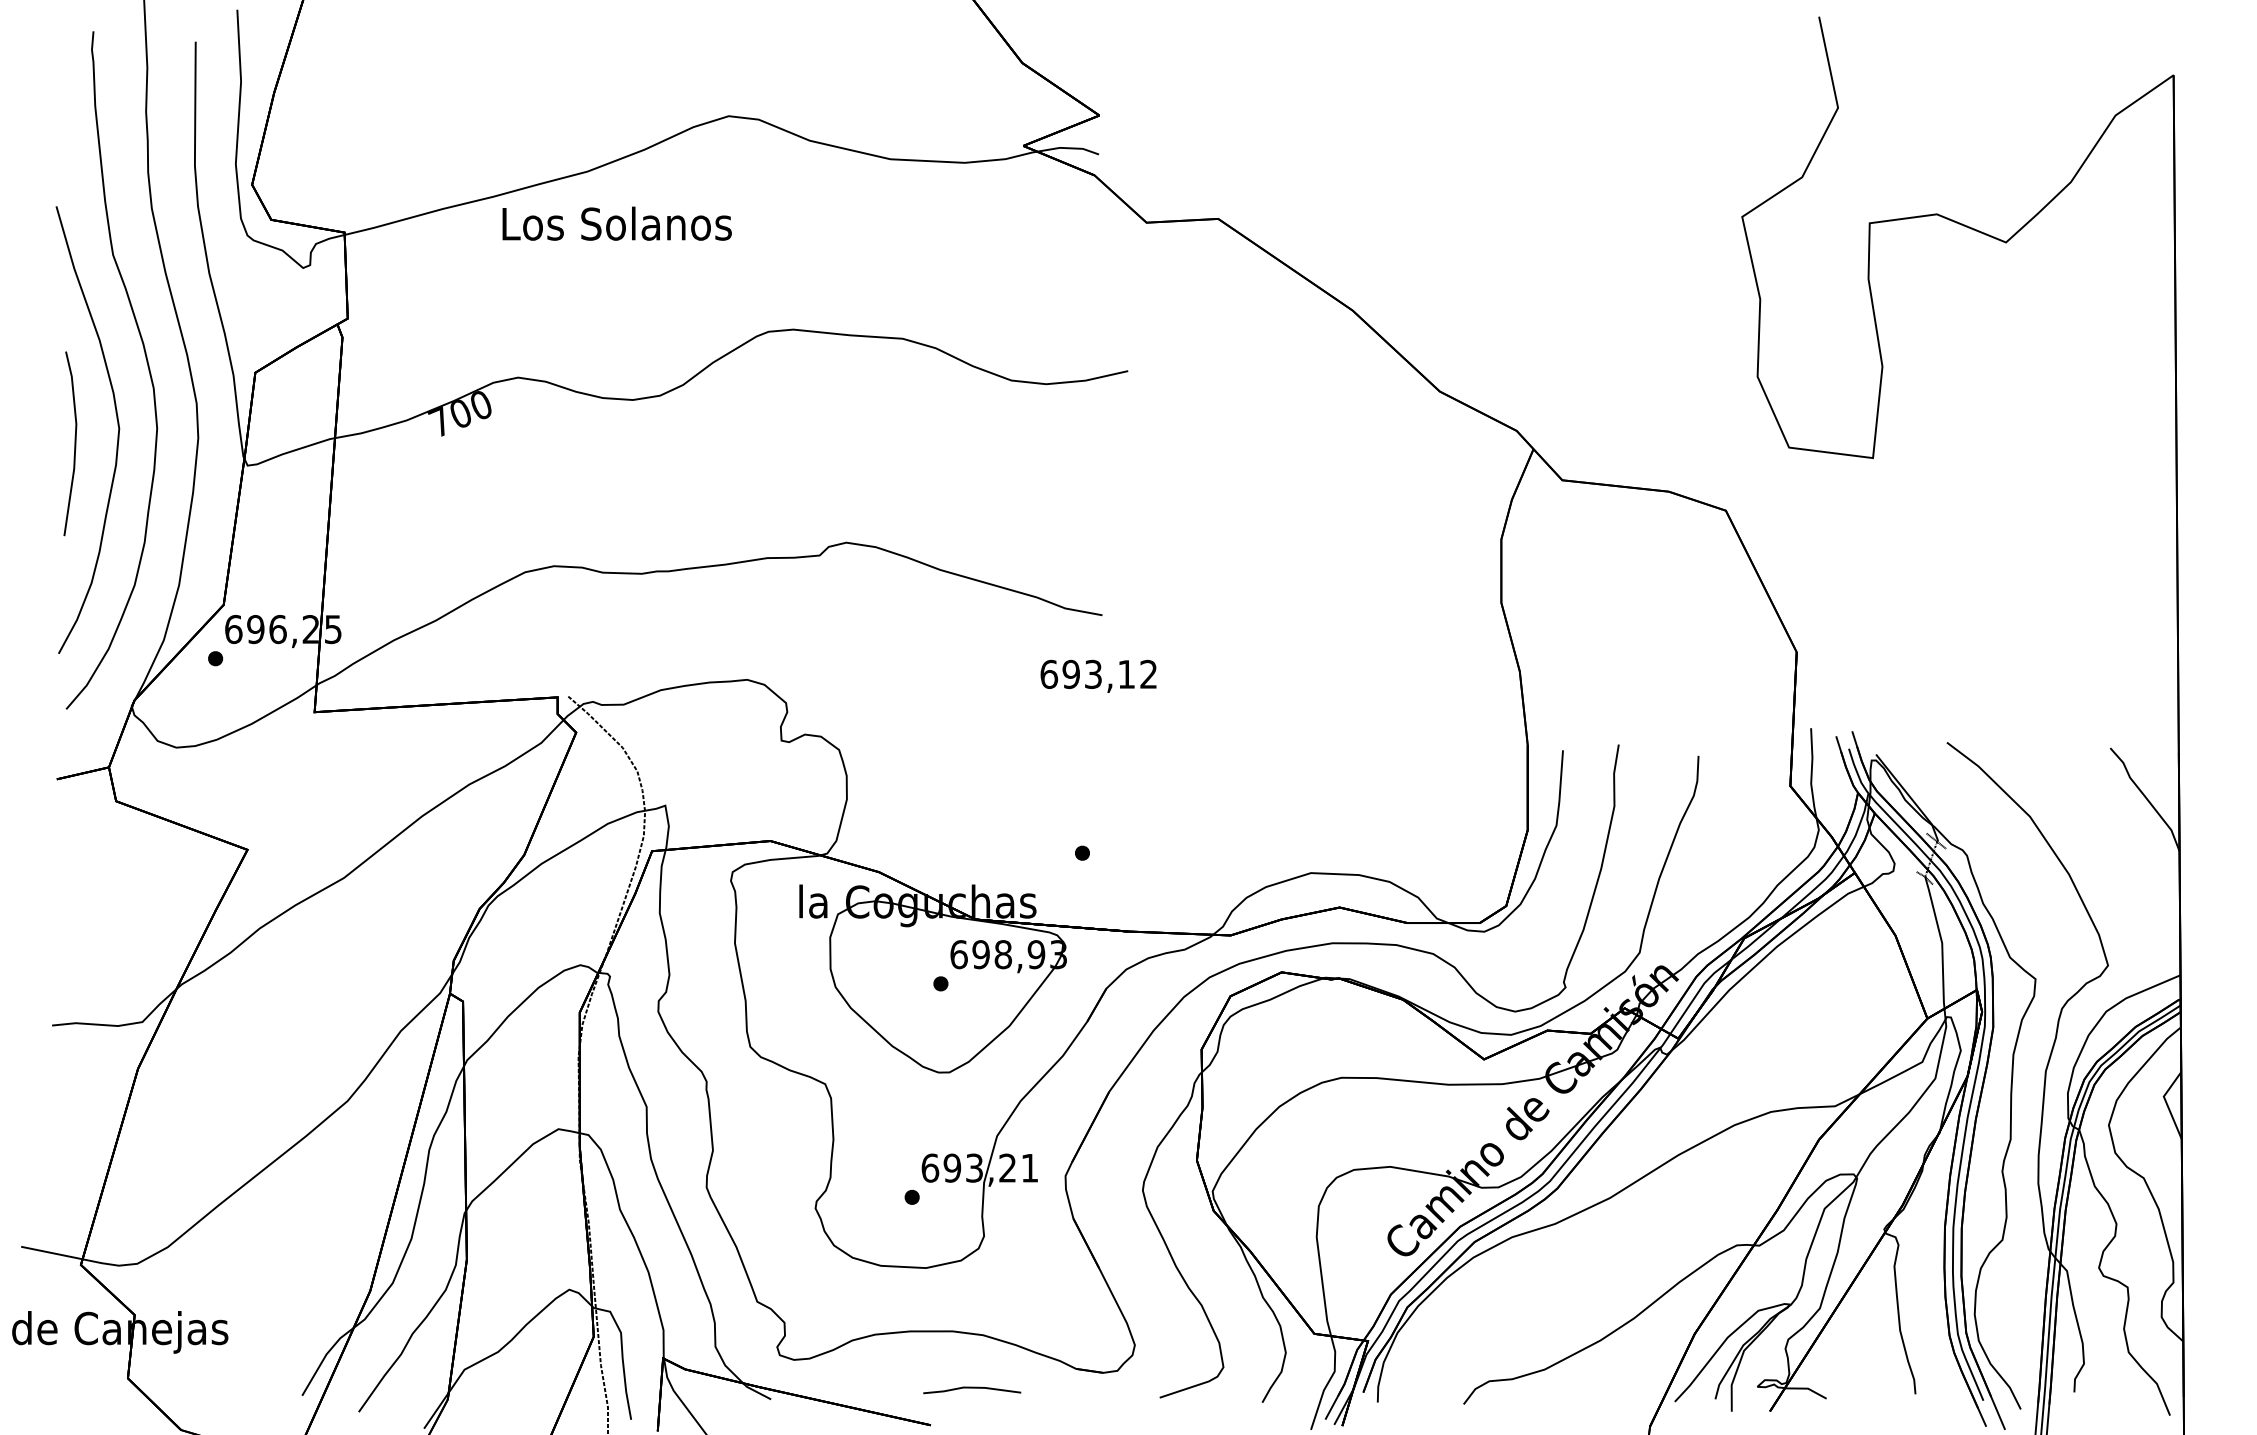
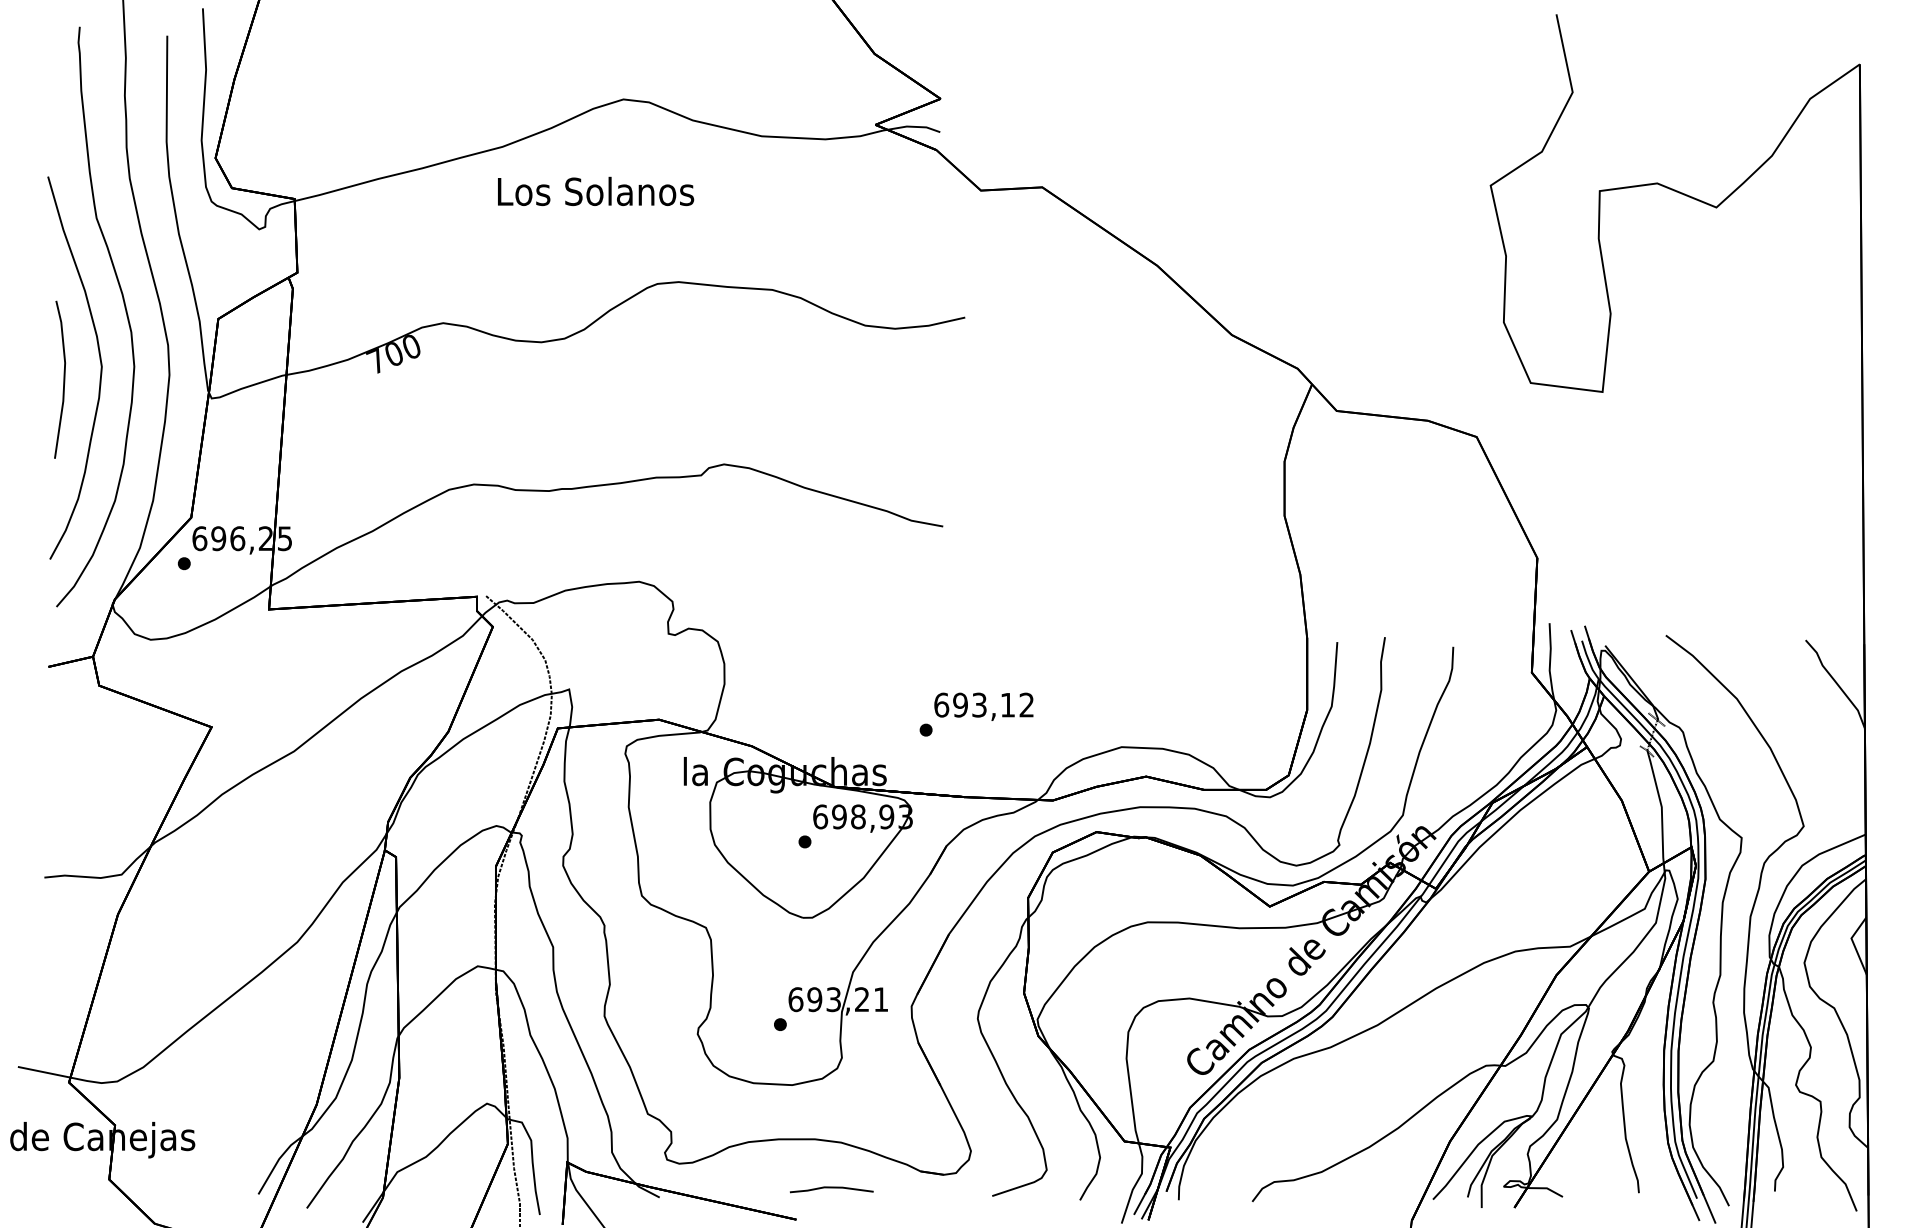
text: (617, 223) -> (596, 191), moved
text: (1098, 676) -> (983, 706), moved

